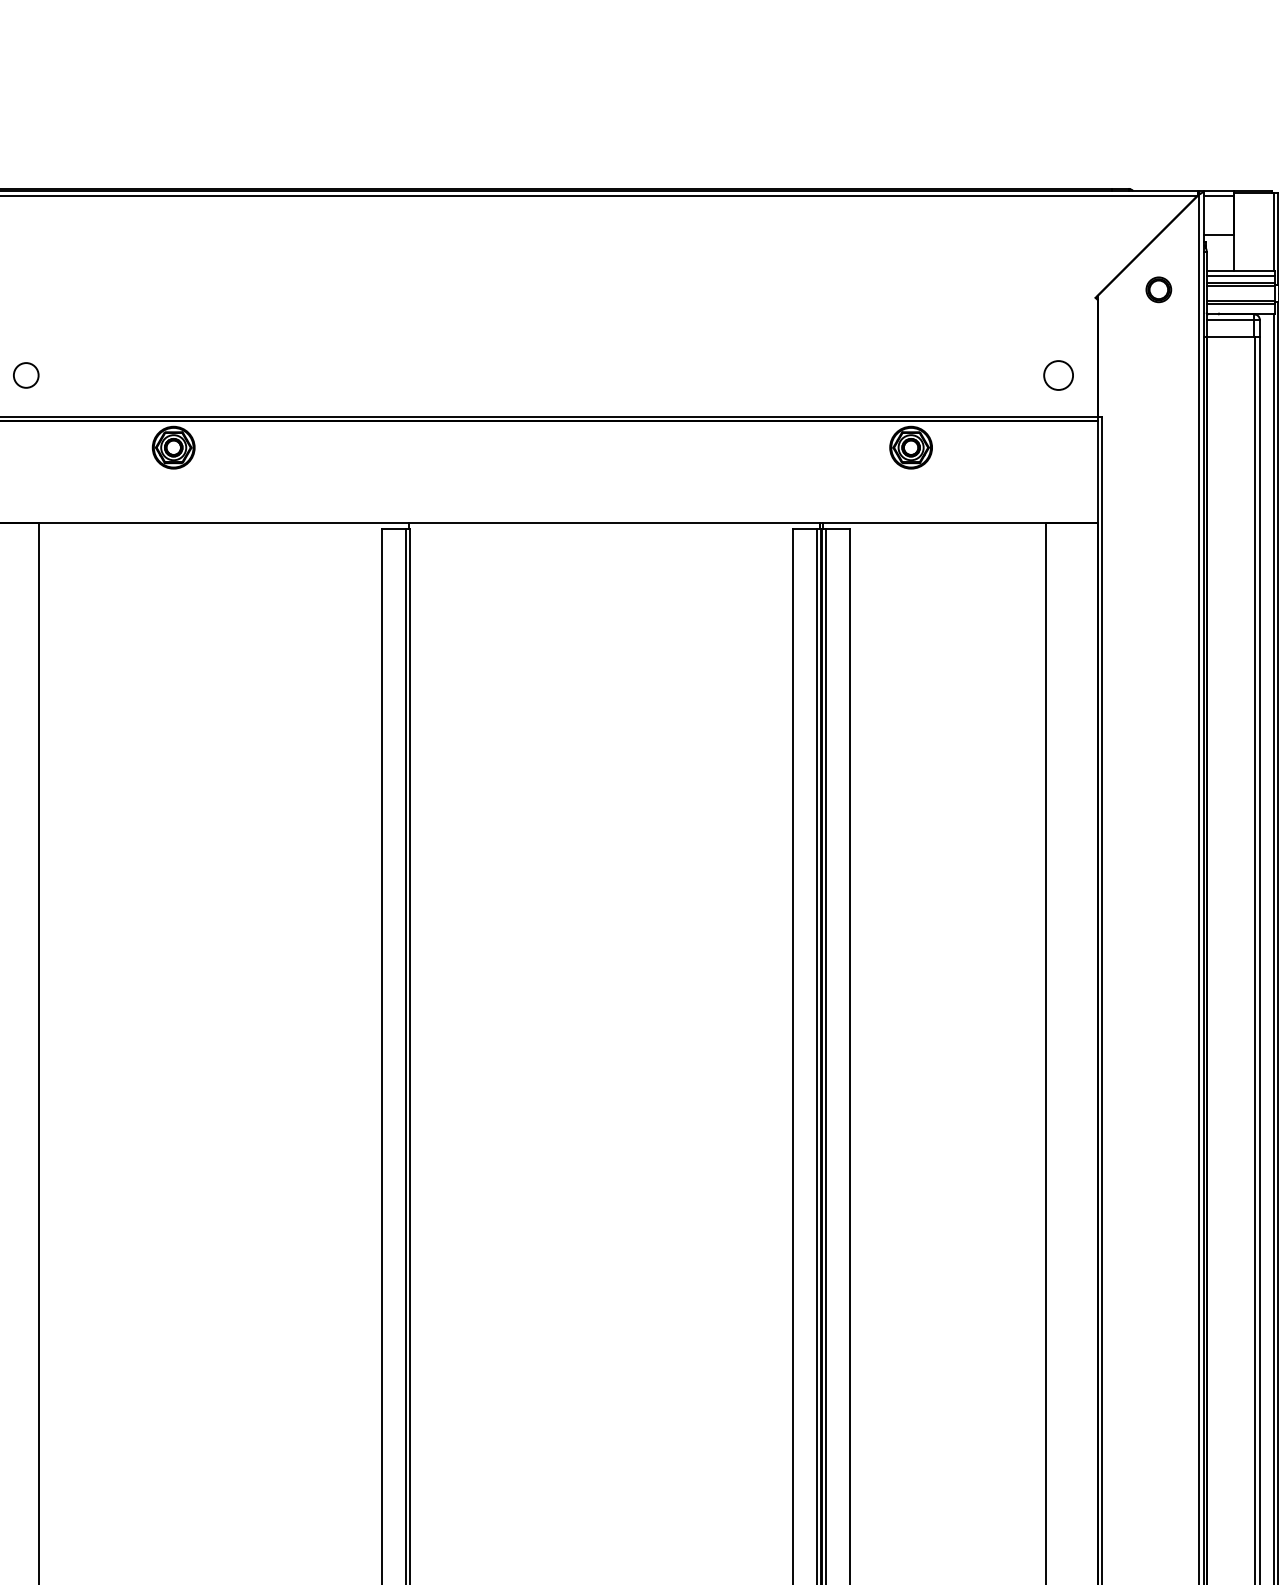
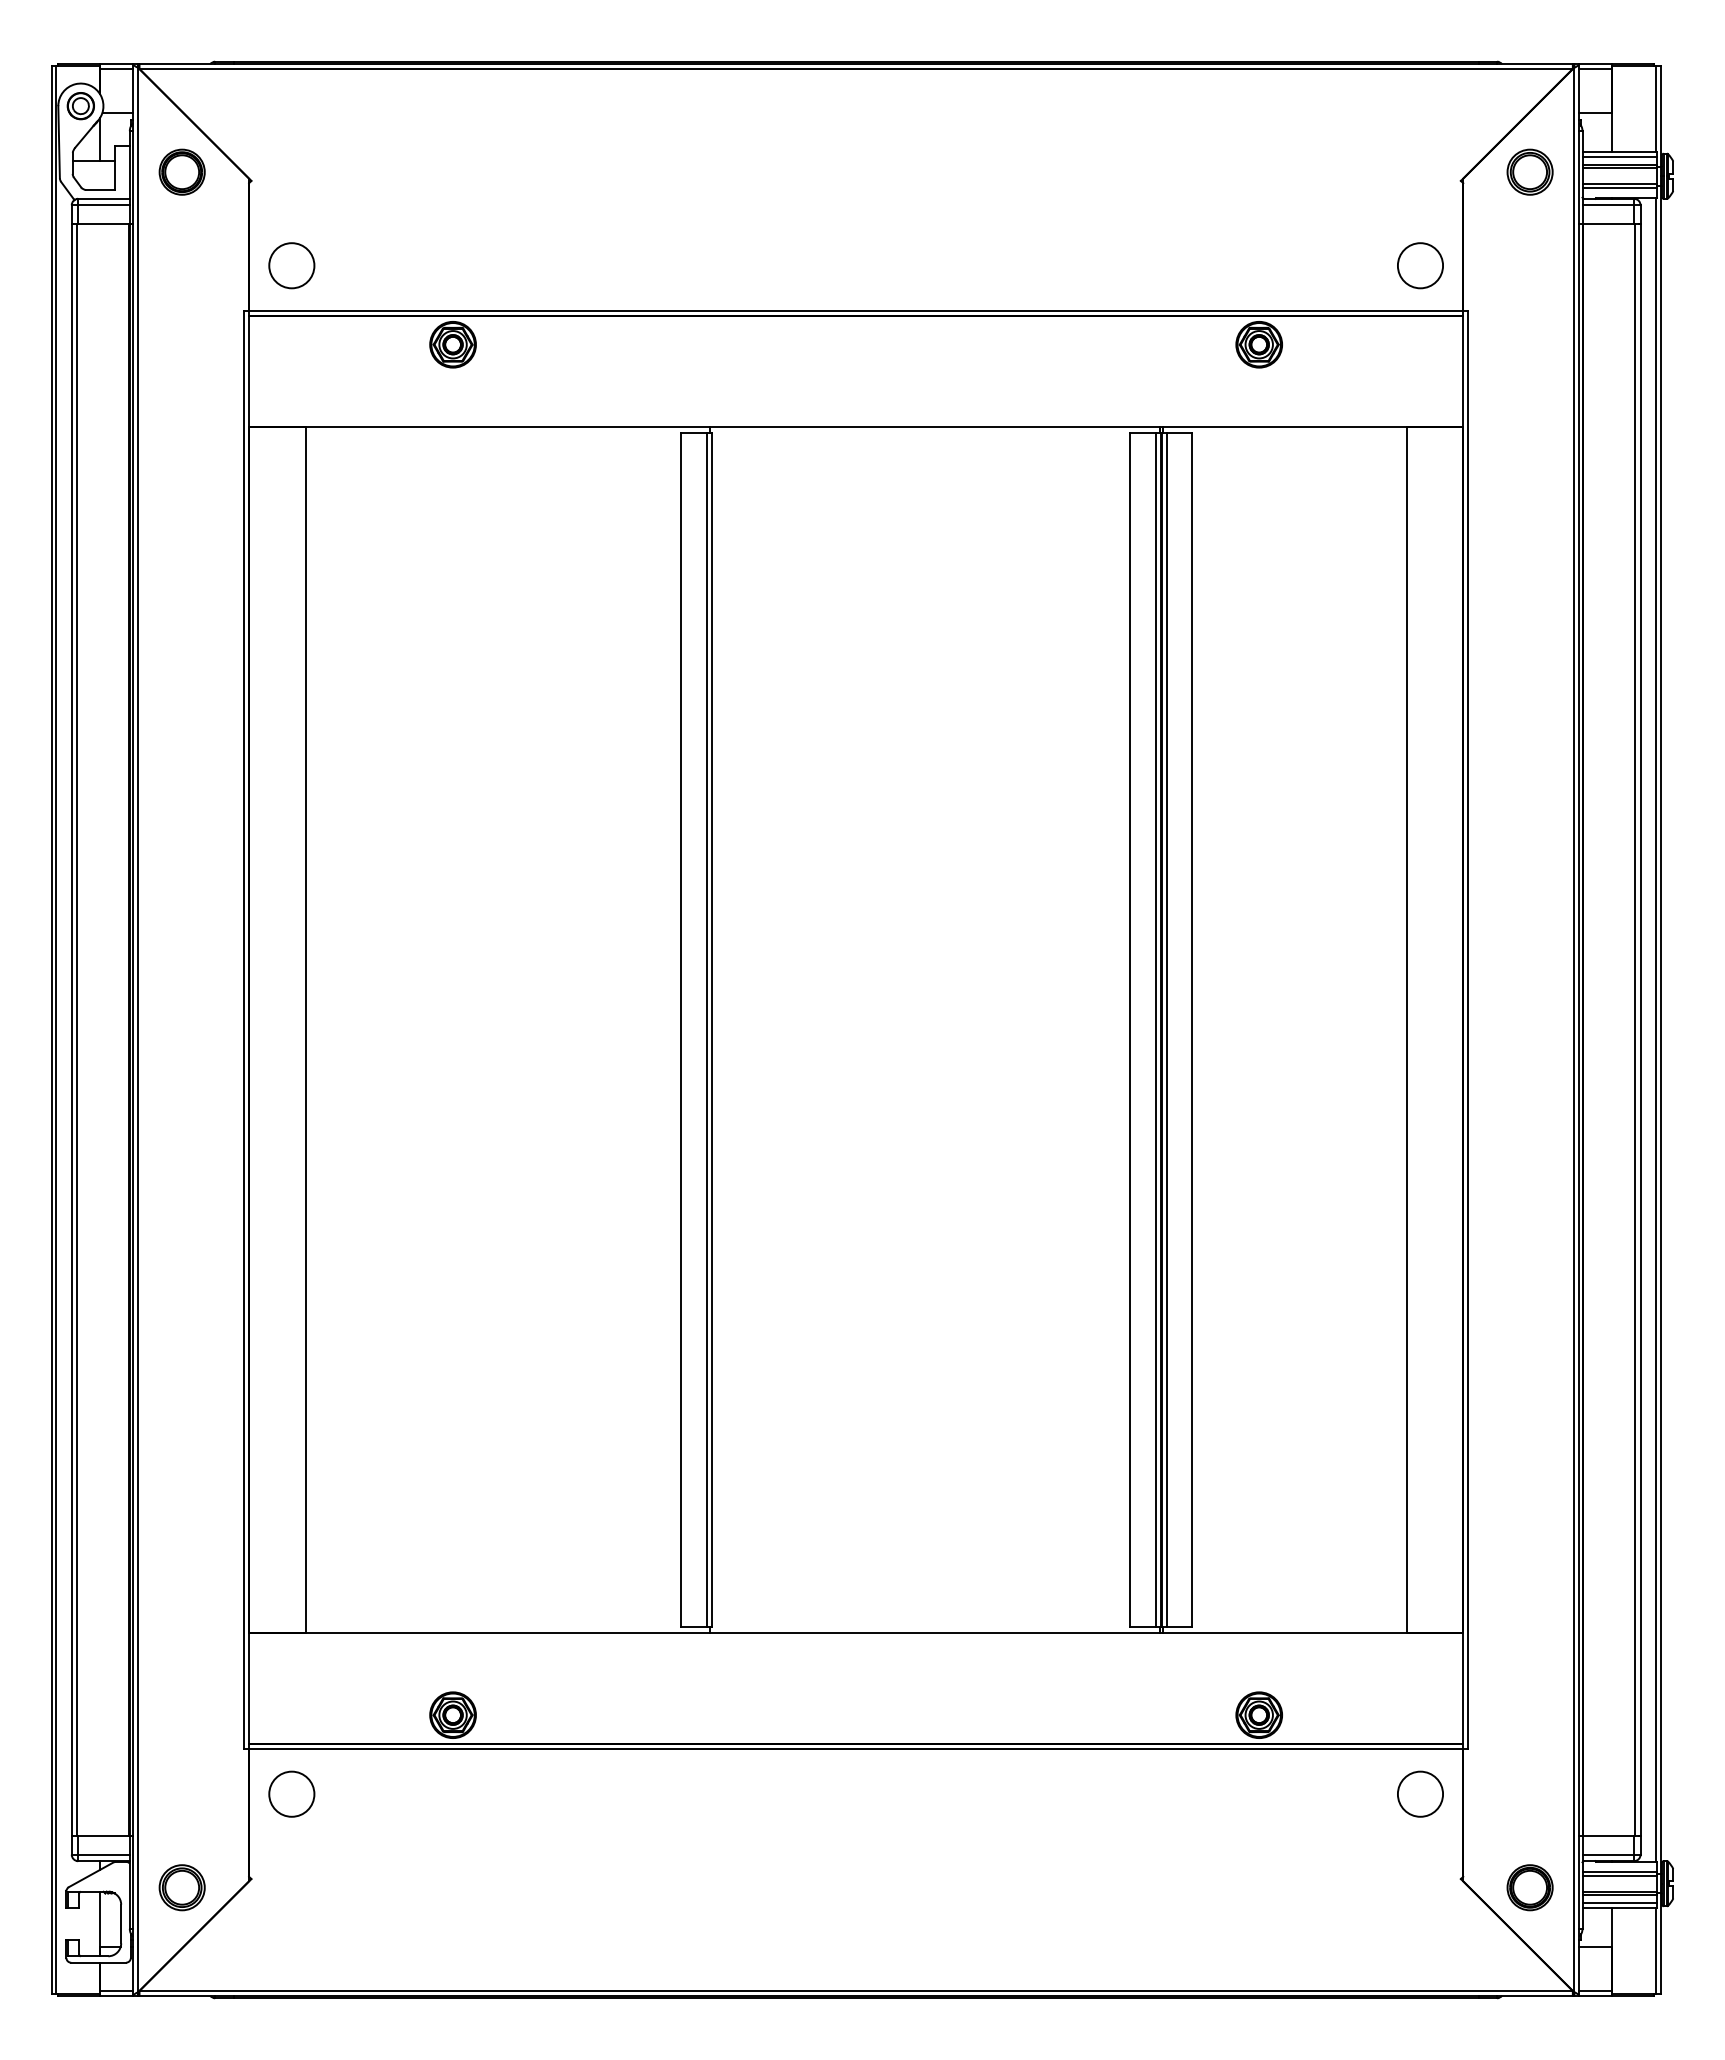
part: (1158, 289) -> (1529, 171), size x1.67
circle: (25, 375) -> (291, 265), size x1.67
circle: (1058, 375) -> (1420, 265), size x1.43

